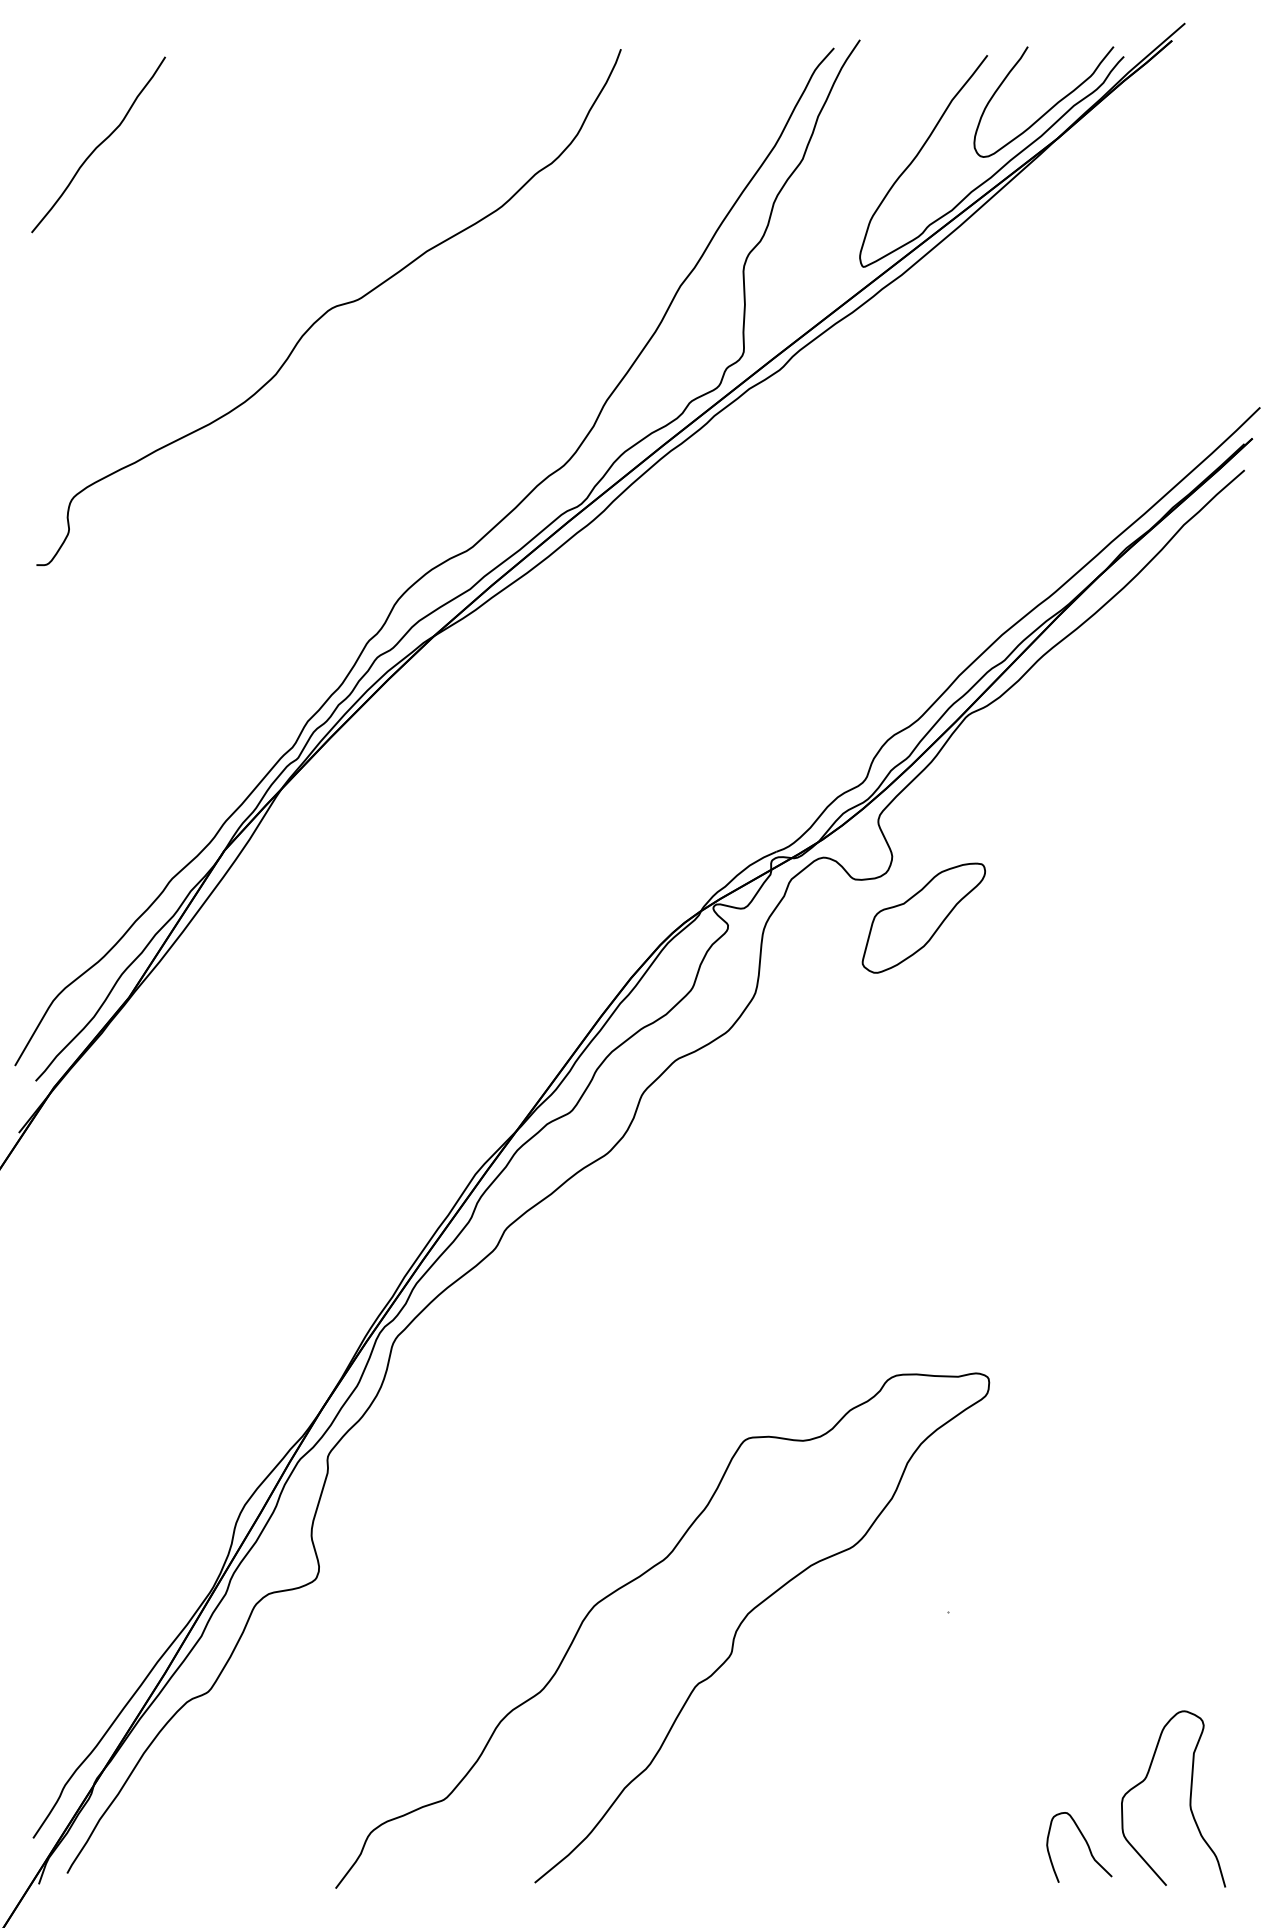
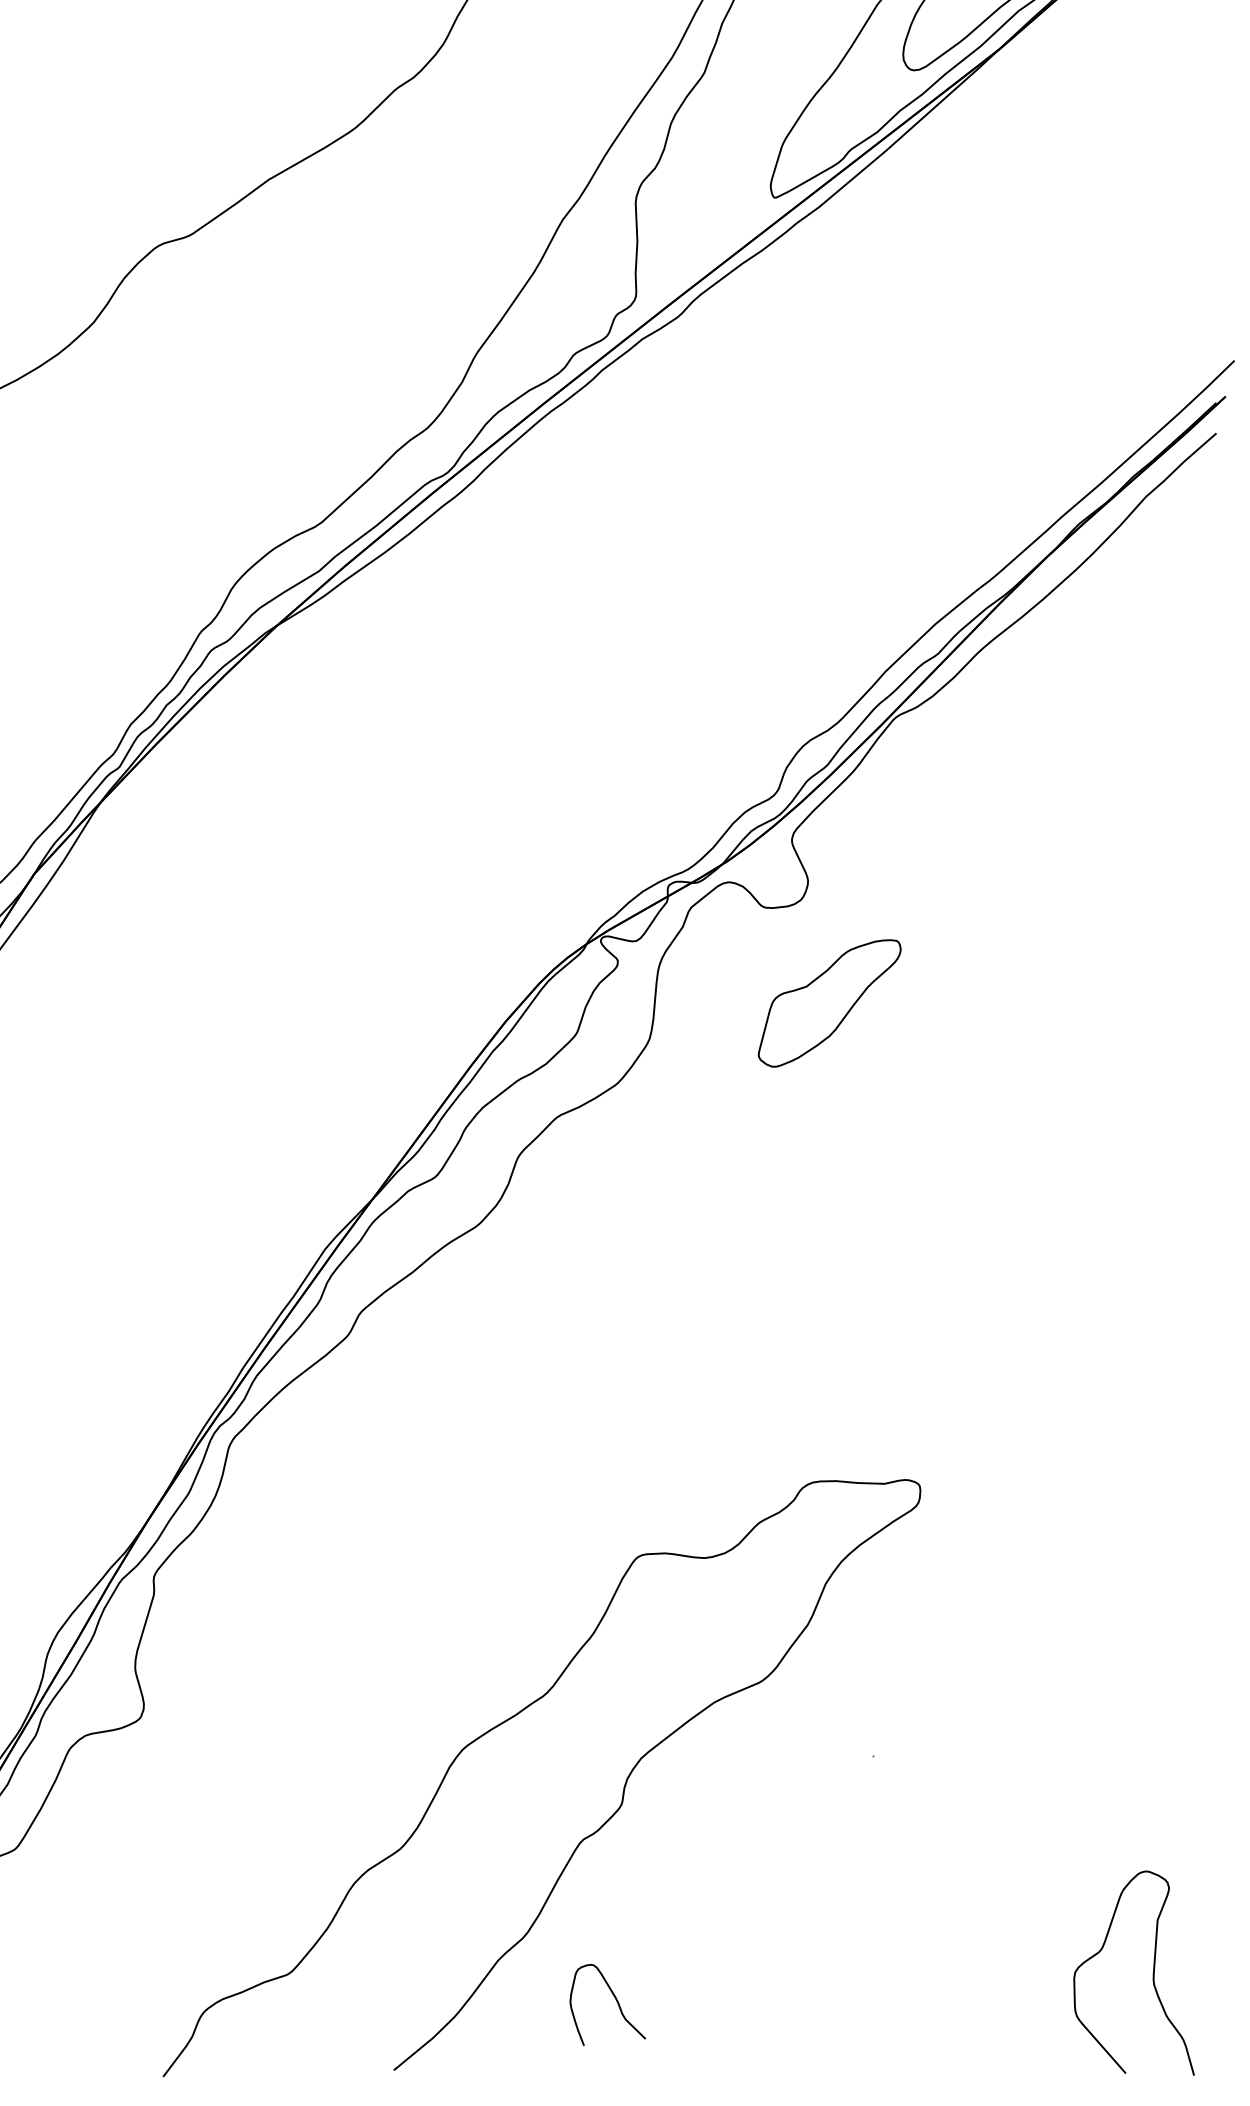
part: (923, 917) -> (829, 1002), moved
curve: (1086, 1844) -> (616, 2001), moved

